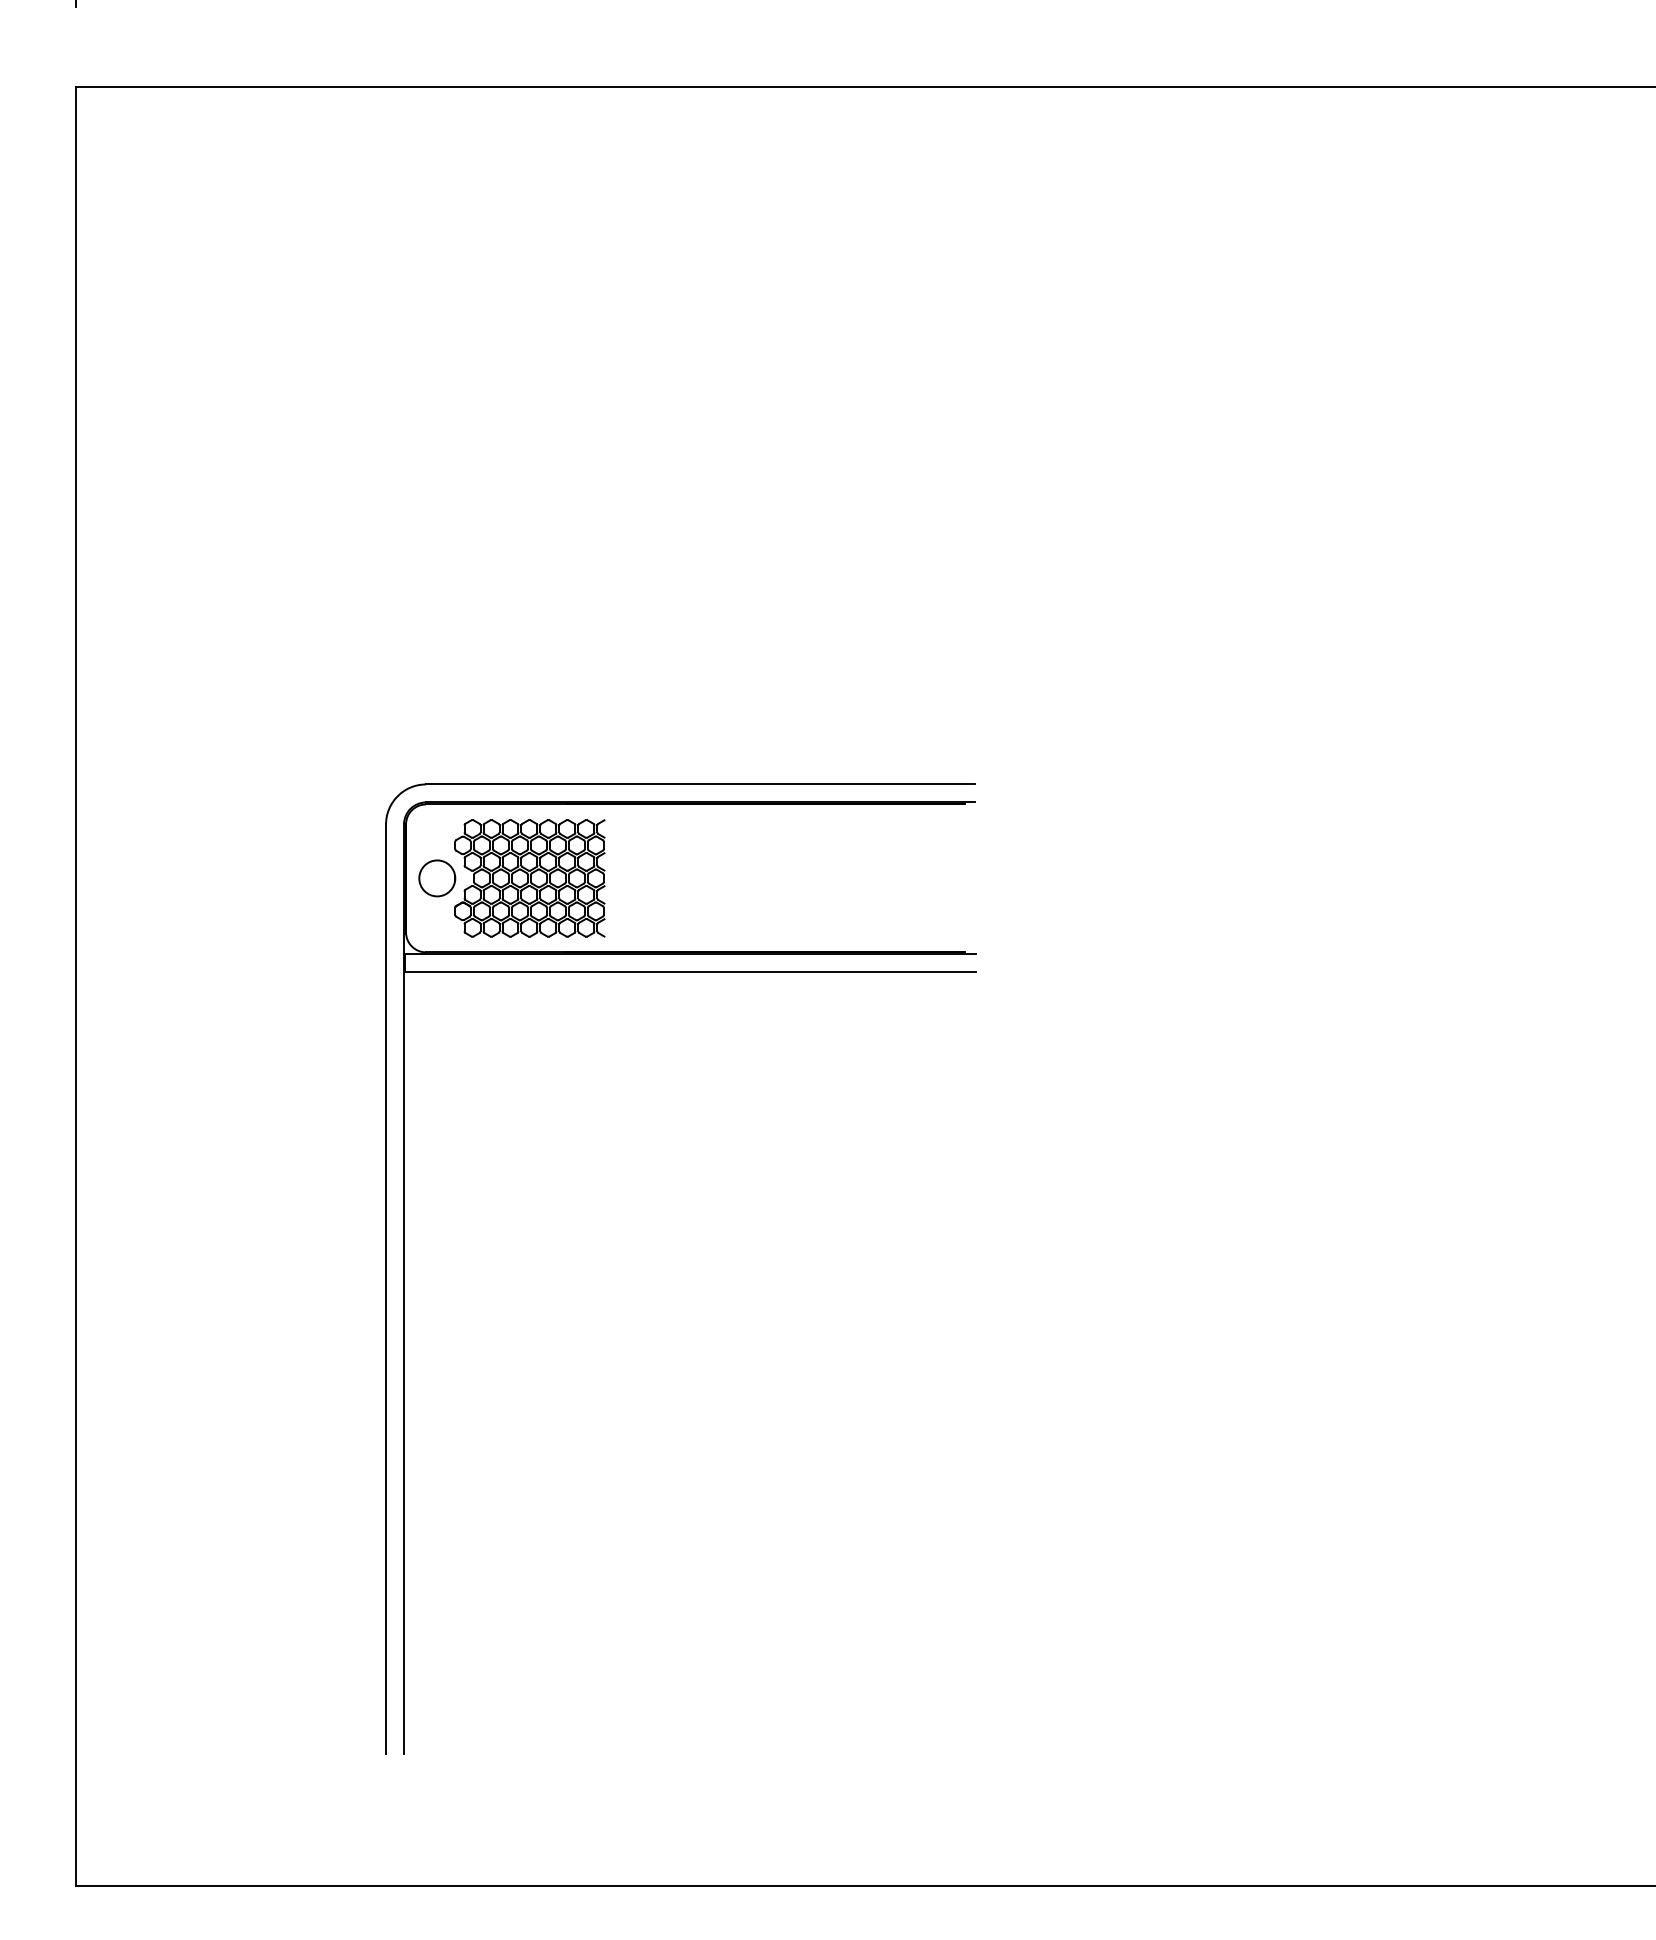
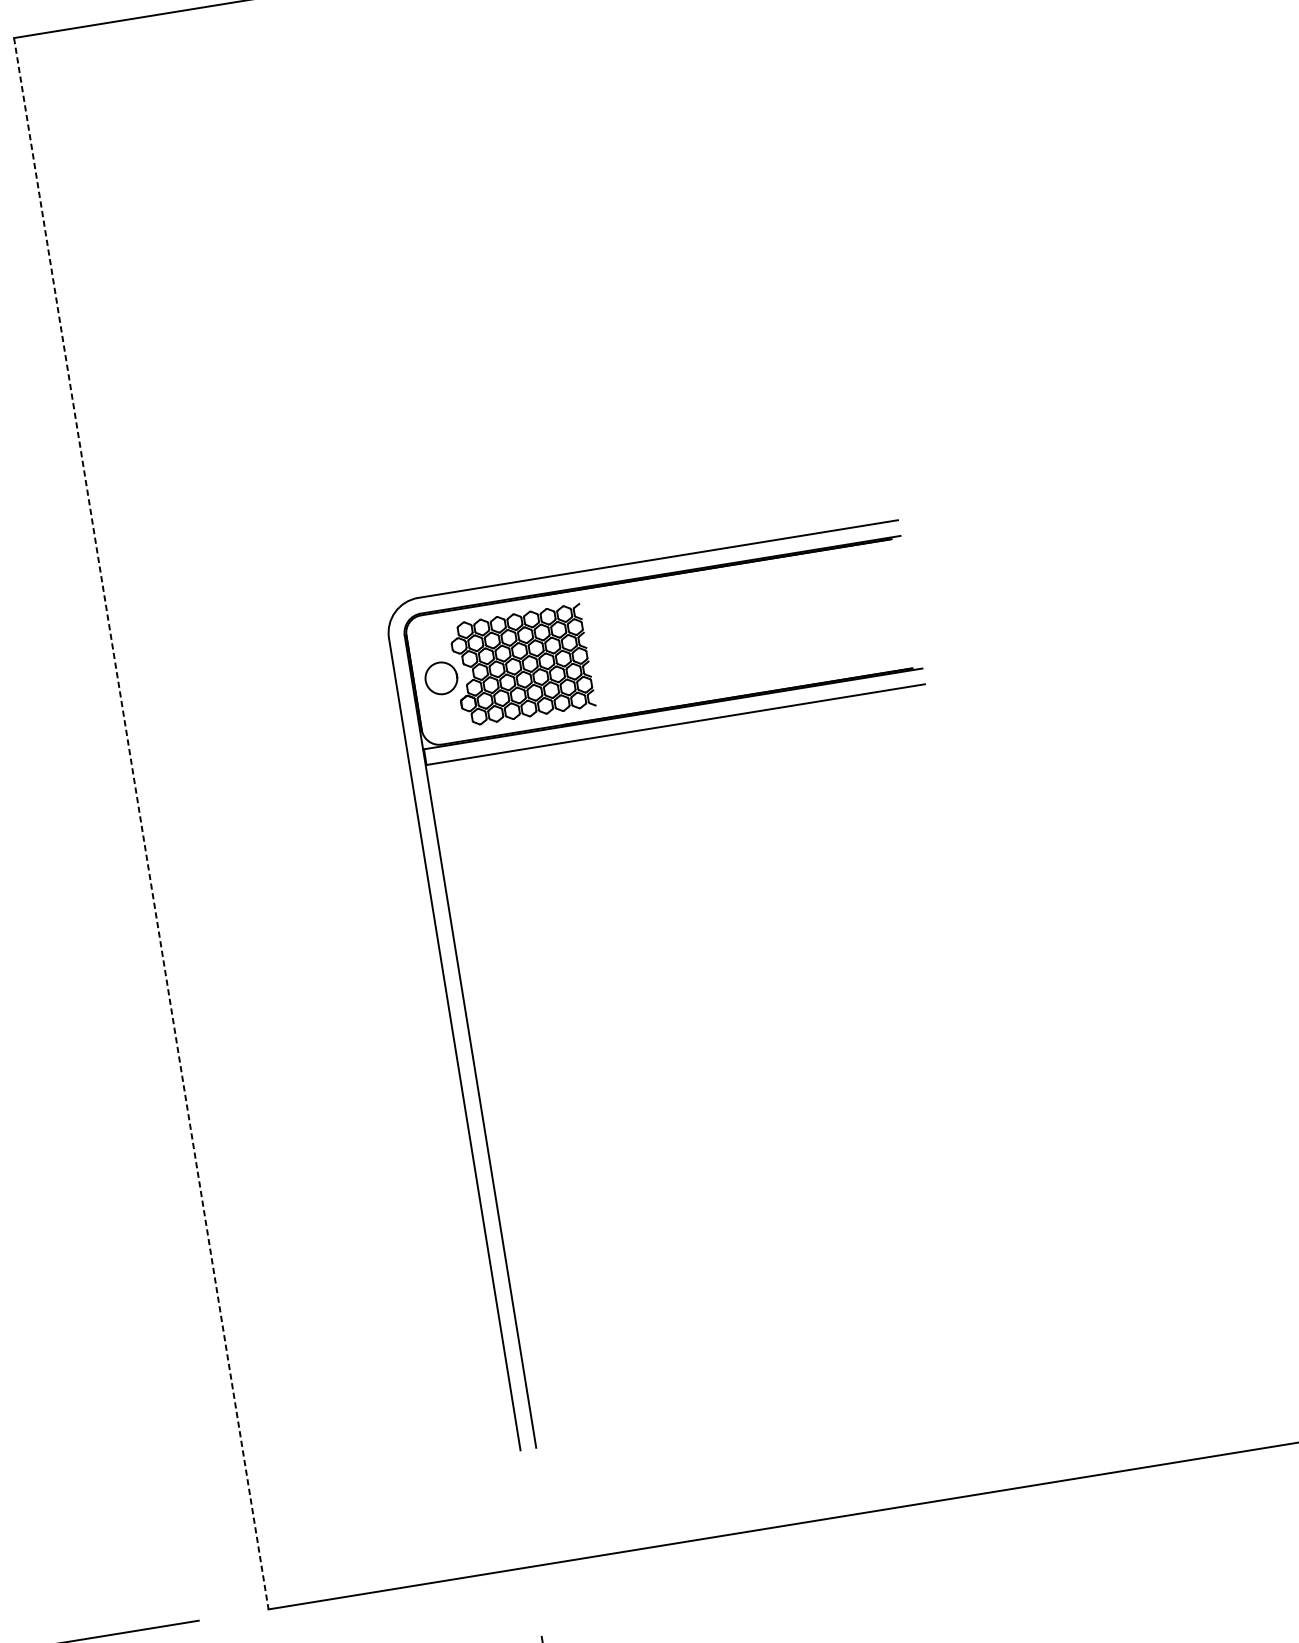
line: (76, 986) -> (141, 823), solid -> dashed

